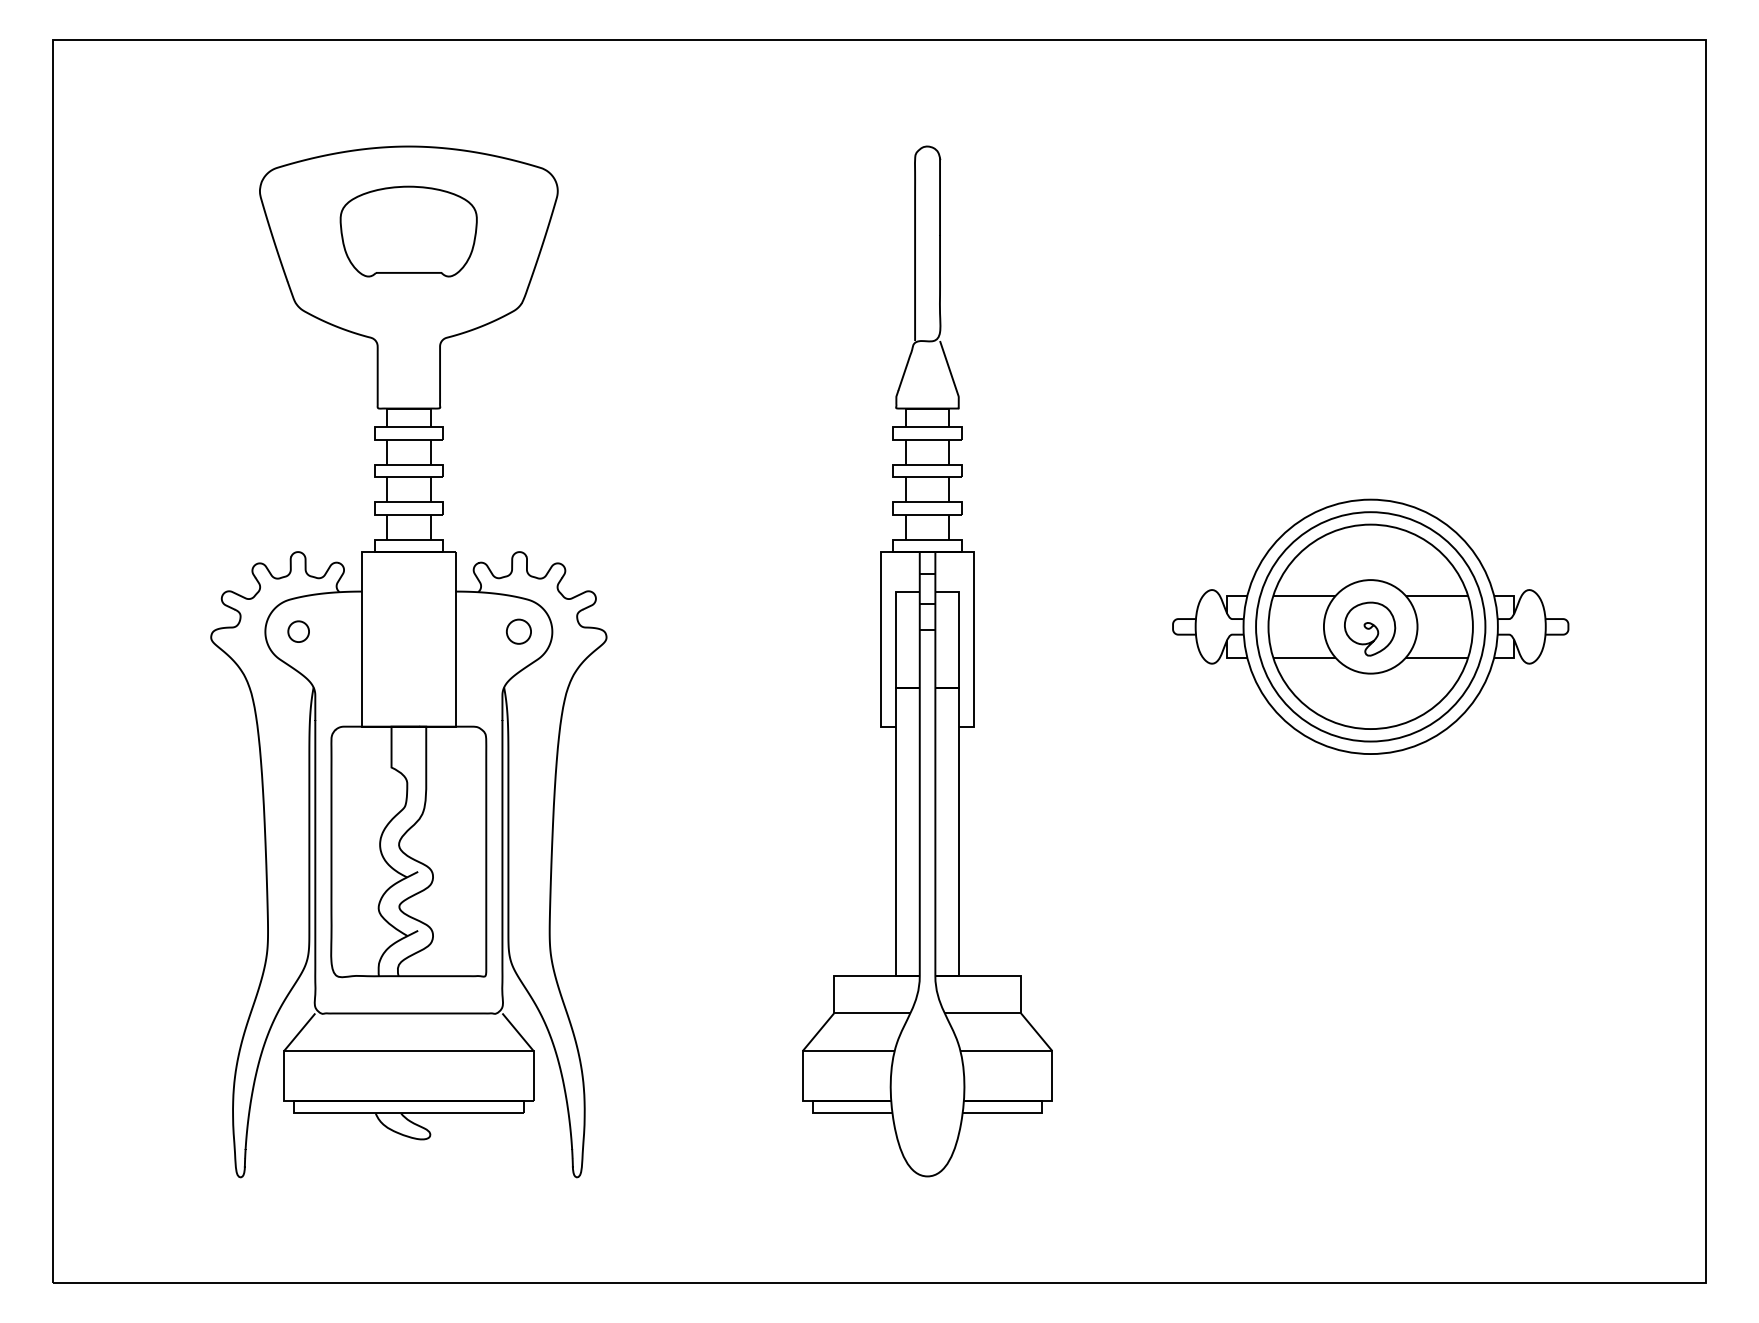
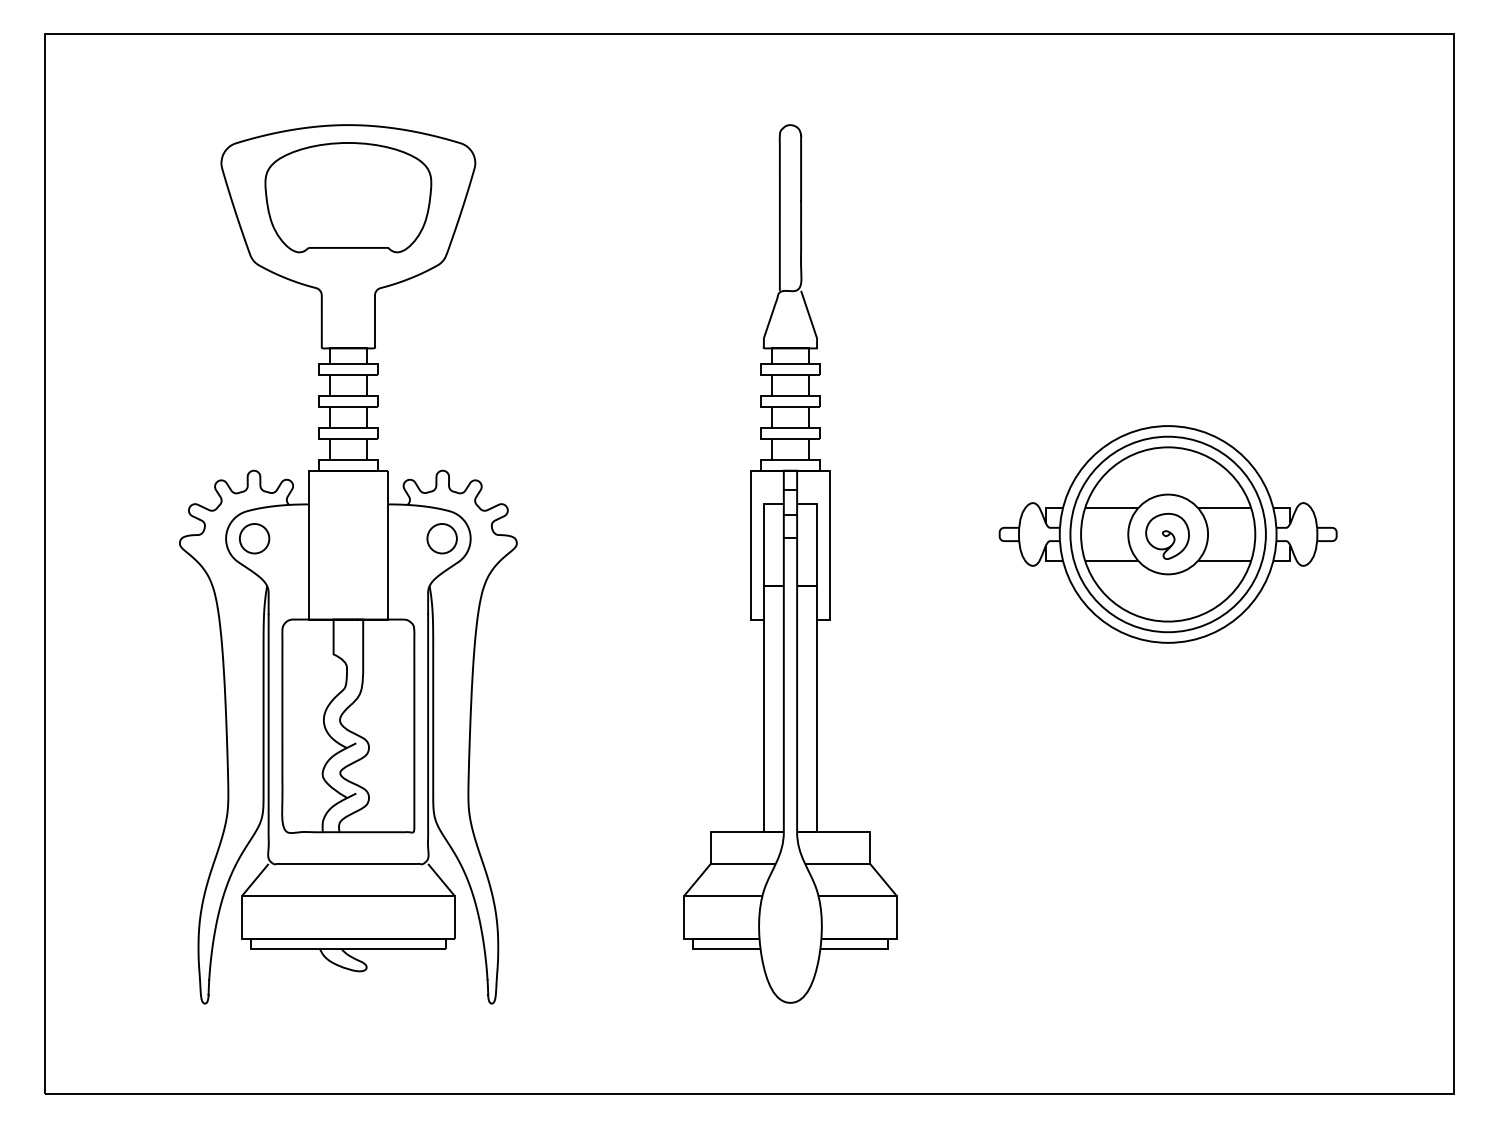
part: (408, 231) -> (348, 197), size x1.43
circle: (298, 631) -> (254, 538), size x1.67
circle: (518, 631) -> (441, 538), size x1.43

